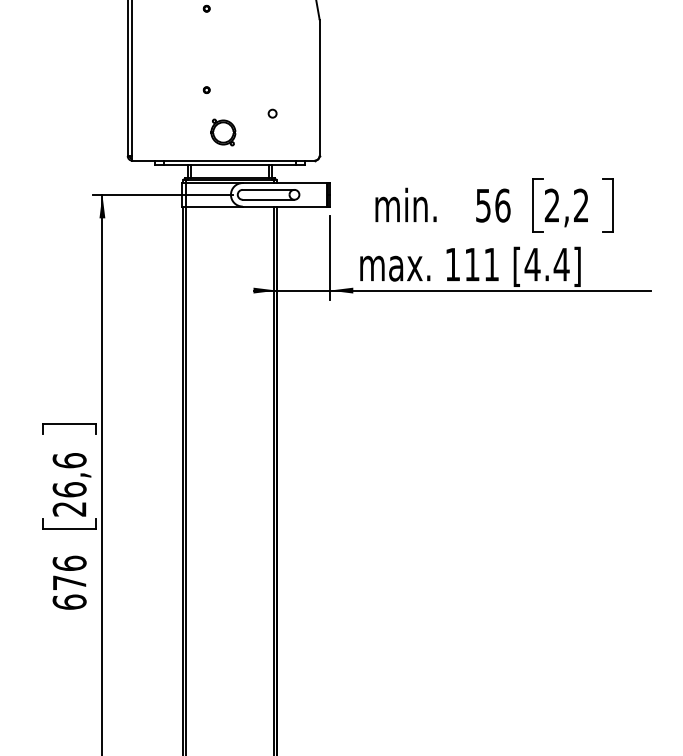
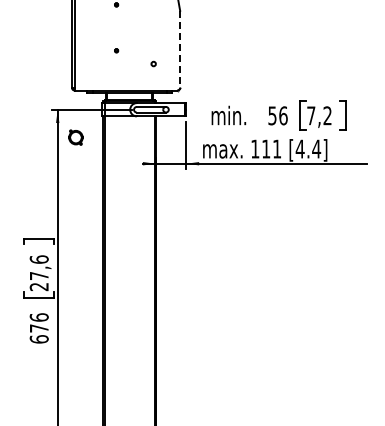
line: (320, 87) -> (180, 49), solid -> dashed
part: (222, 132) -> (75, 137), moved
text: (552, 205) -> (311, 115), 2,2 -> 7,2
text: (68, 488) -> (38, 275), 26,6 -> 27,6

